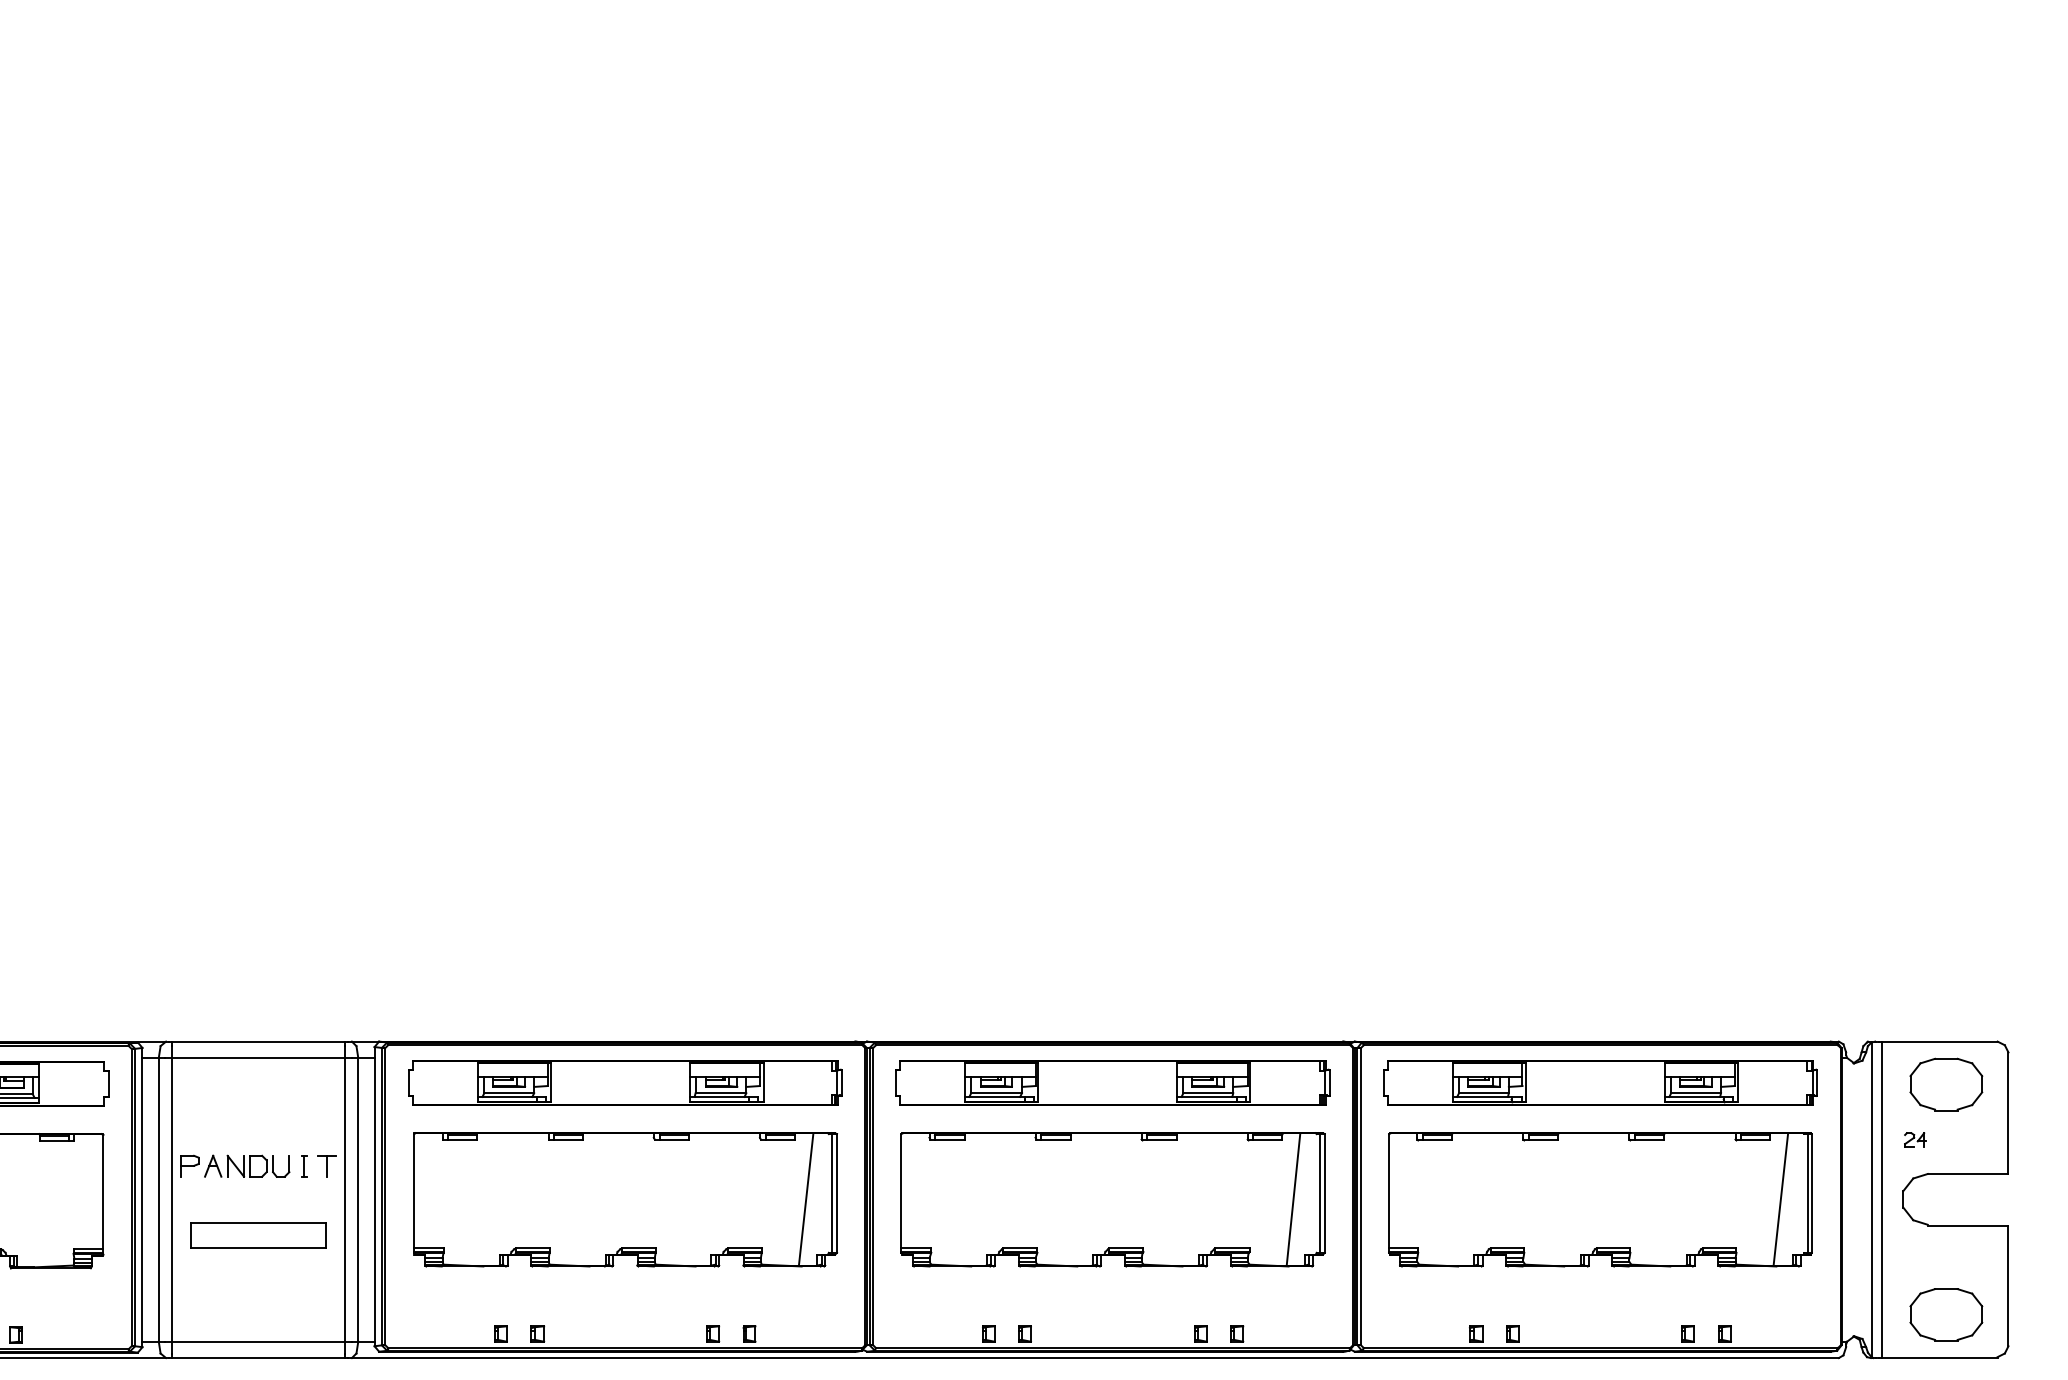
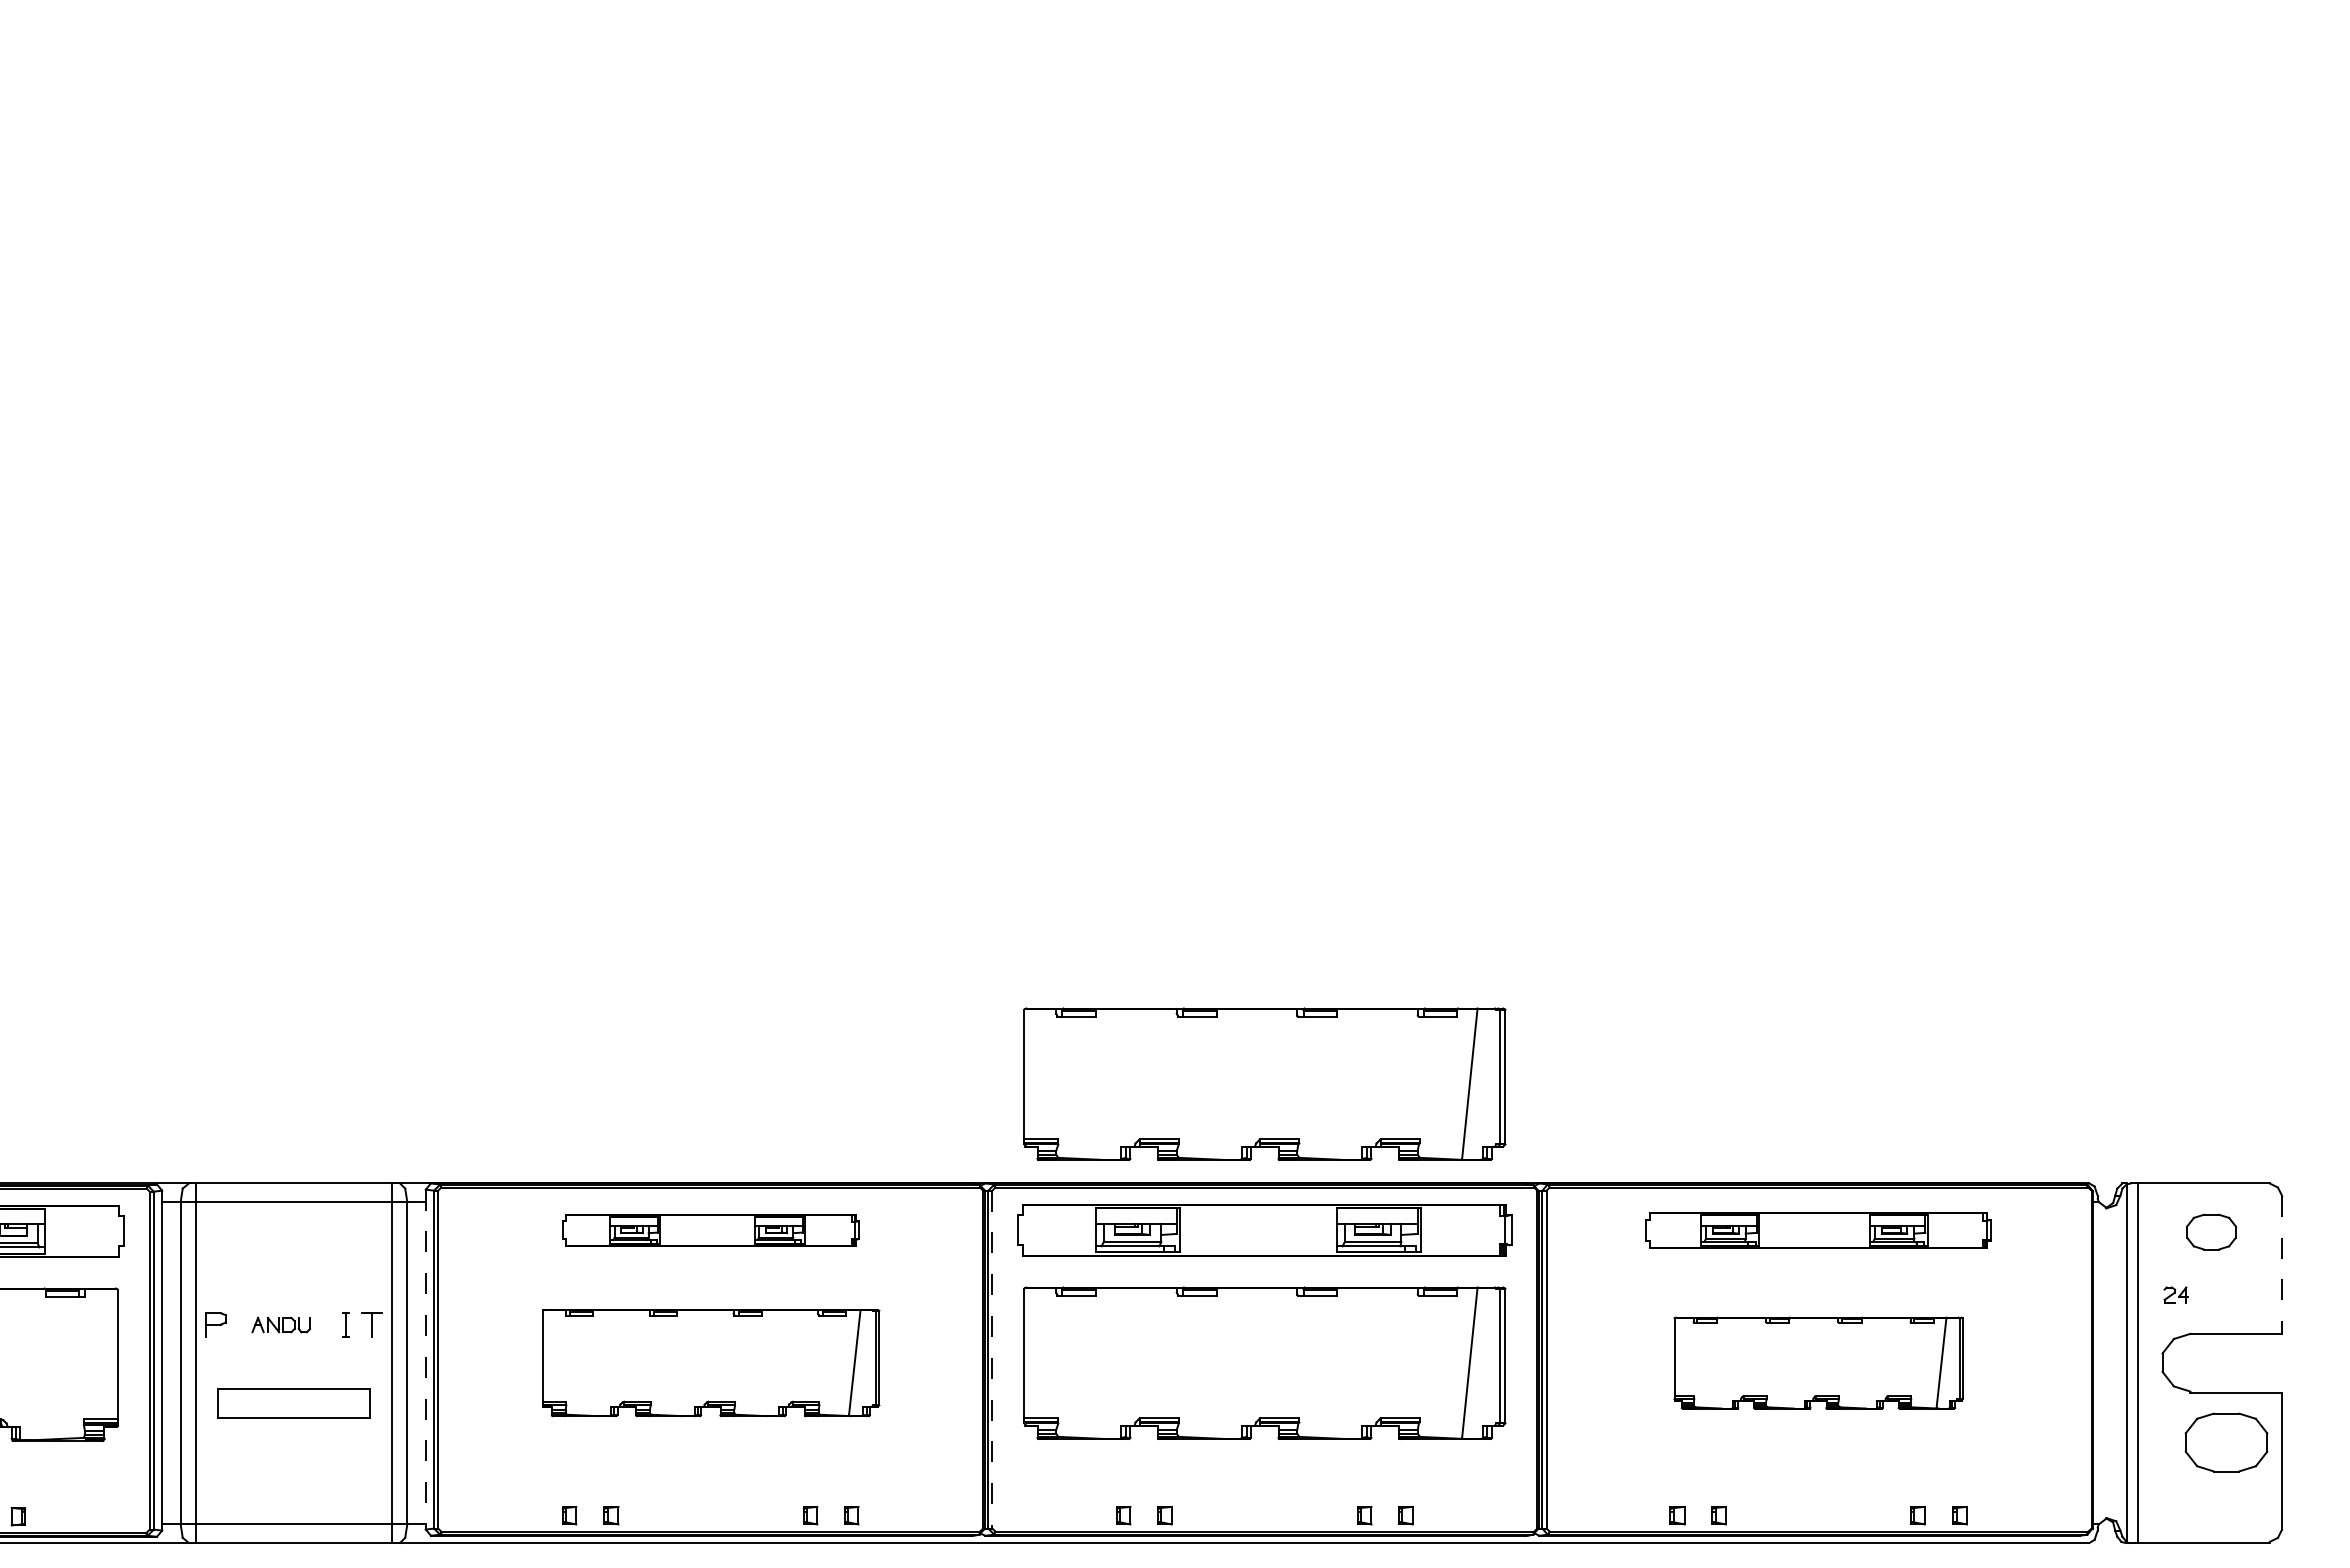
part: (1112, 953) -> (1264, 1083), added
part: (625, 1083) -> (710, 1230), size x0.6
part: (1600, 1083) -> (1818, 1230), size x0.7
part: (1946, 1084) -> (2211, 1232), size x0.6
line: (2008, 1113) -> (2282, 1265), solid -> dashed
part: (247, 1165) -> (281, 1324), size x0.6
line: (374, 1196) -> (425, 1359), solid -> dashed
line: (873, 1196) -> (992, 1359), solid -> dashed
part: (626, 1199) -> (711, 1362), size x0.7
part: (1600, 1199) -> (1818, 1362), size x0.6
part: (1946, 1314) -> (2226, 1442), moved

